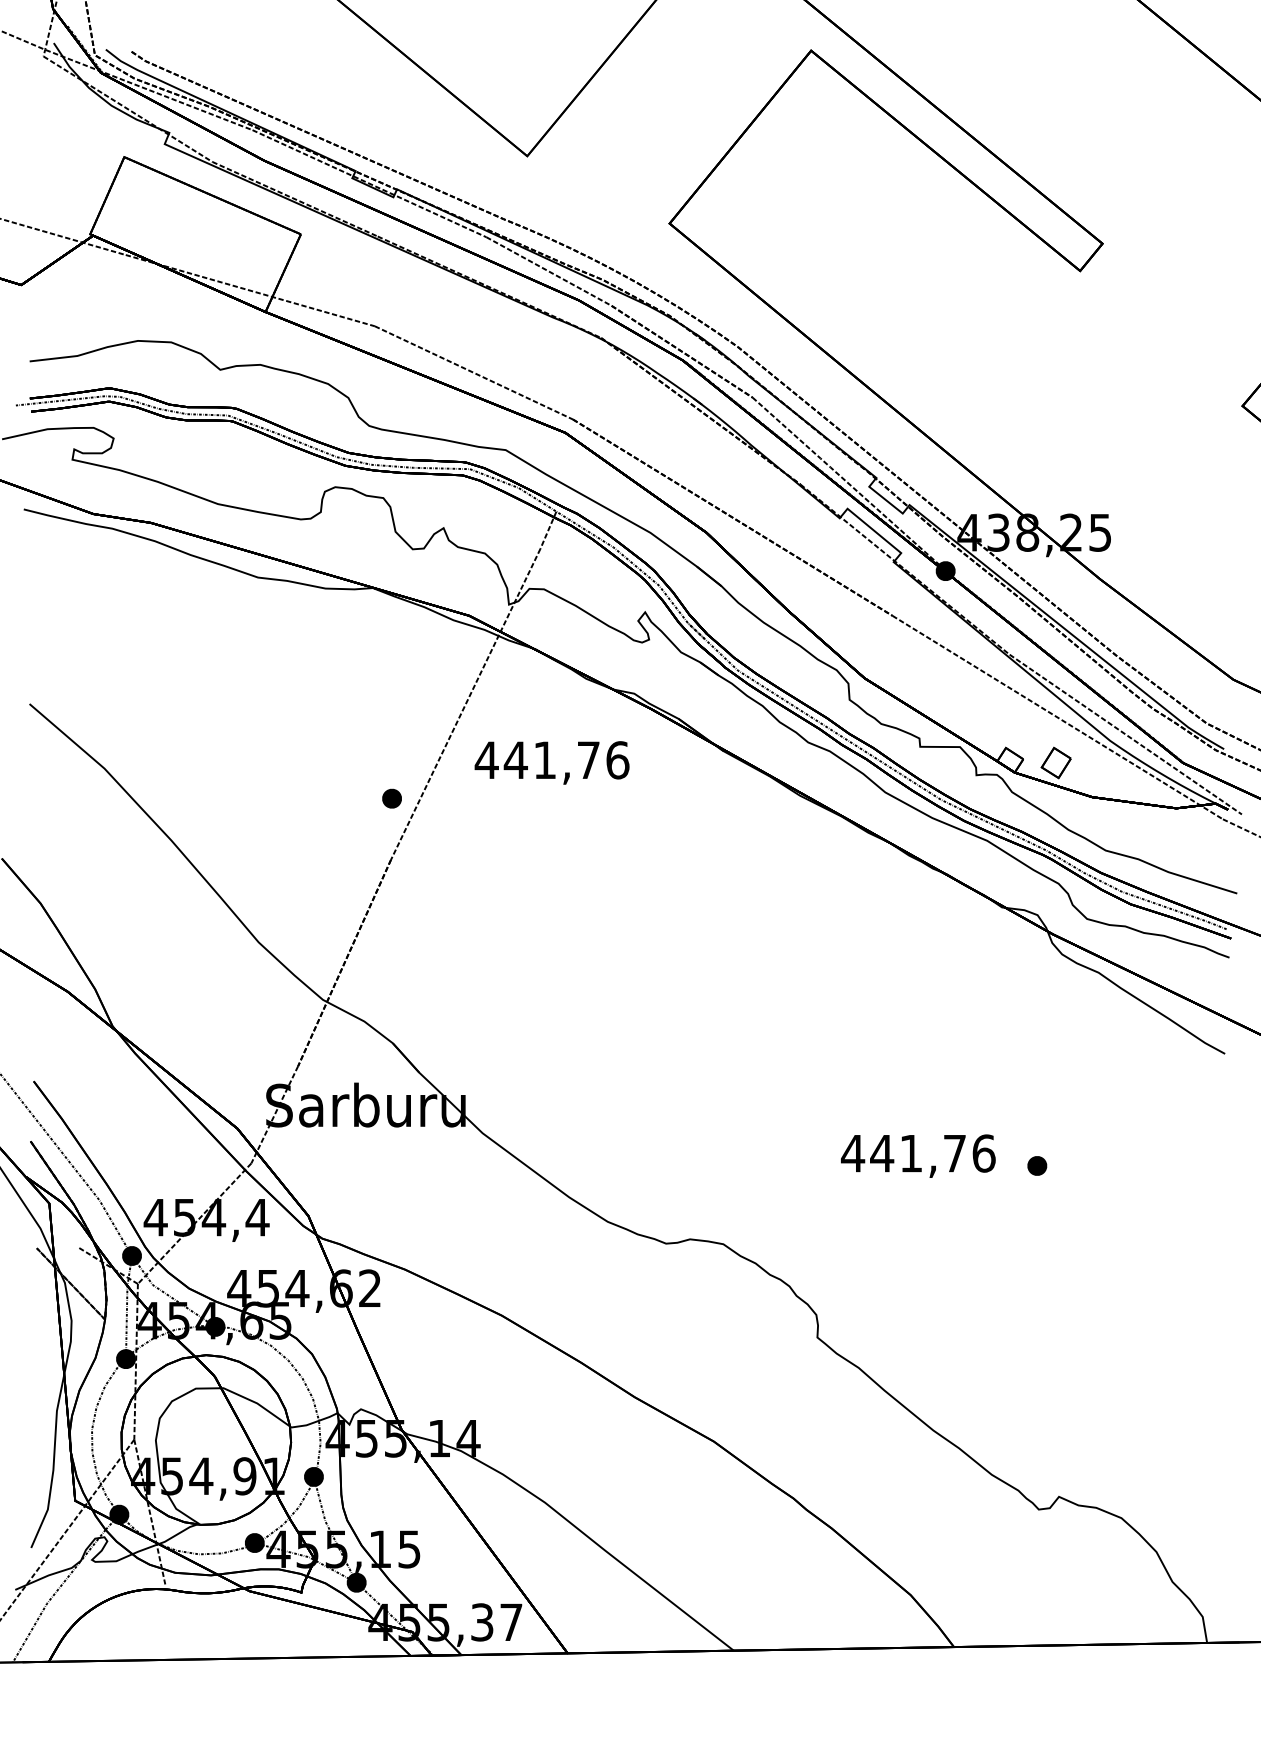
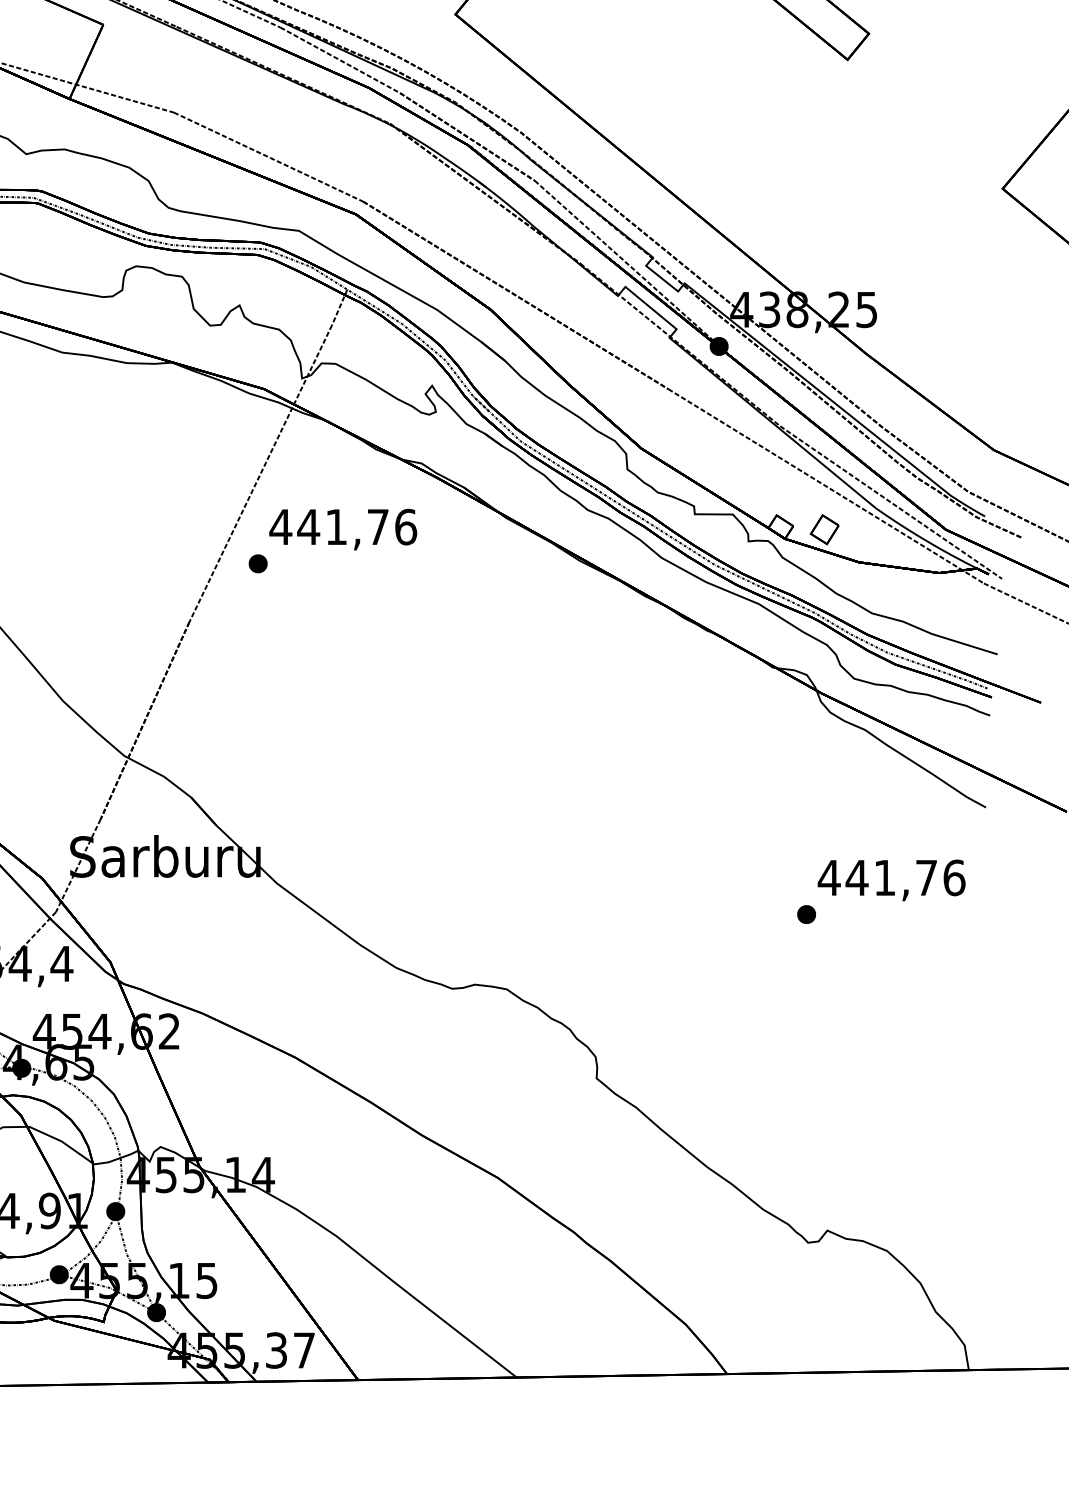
part: (391, 798) -> (257, 563), moved
text: (918, 1155) -> (891, 879), moved

